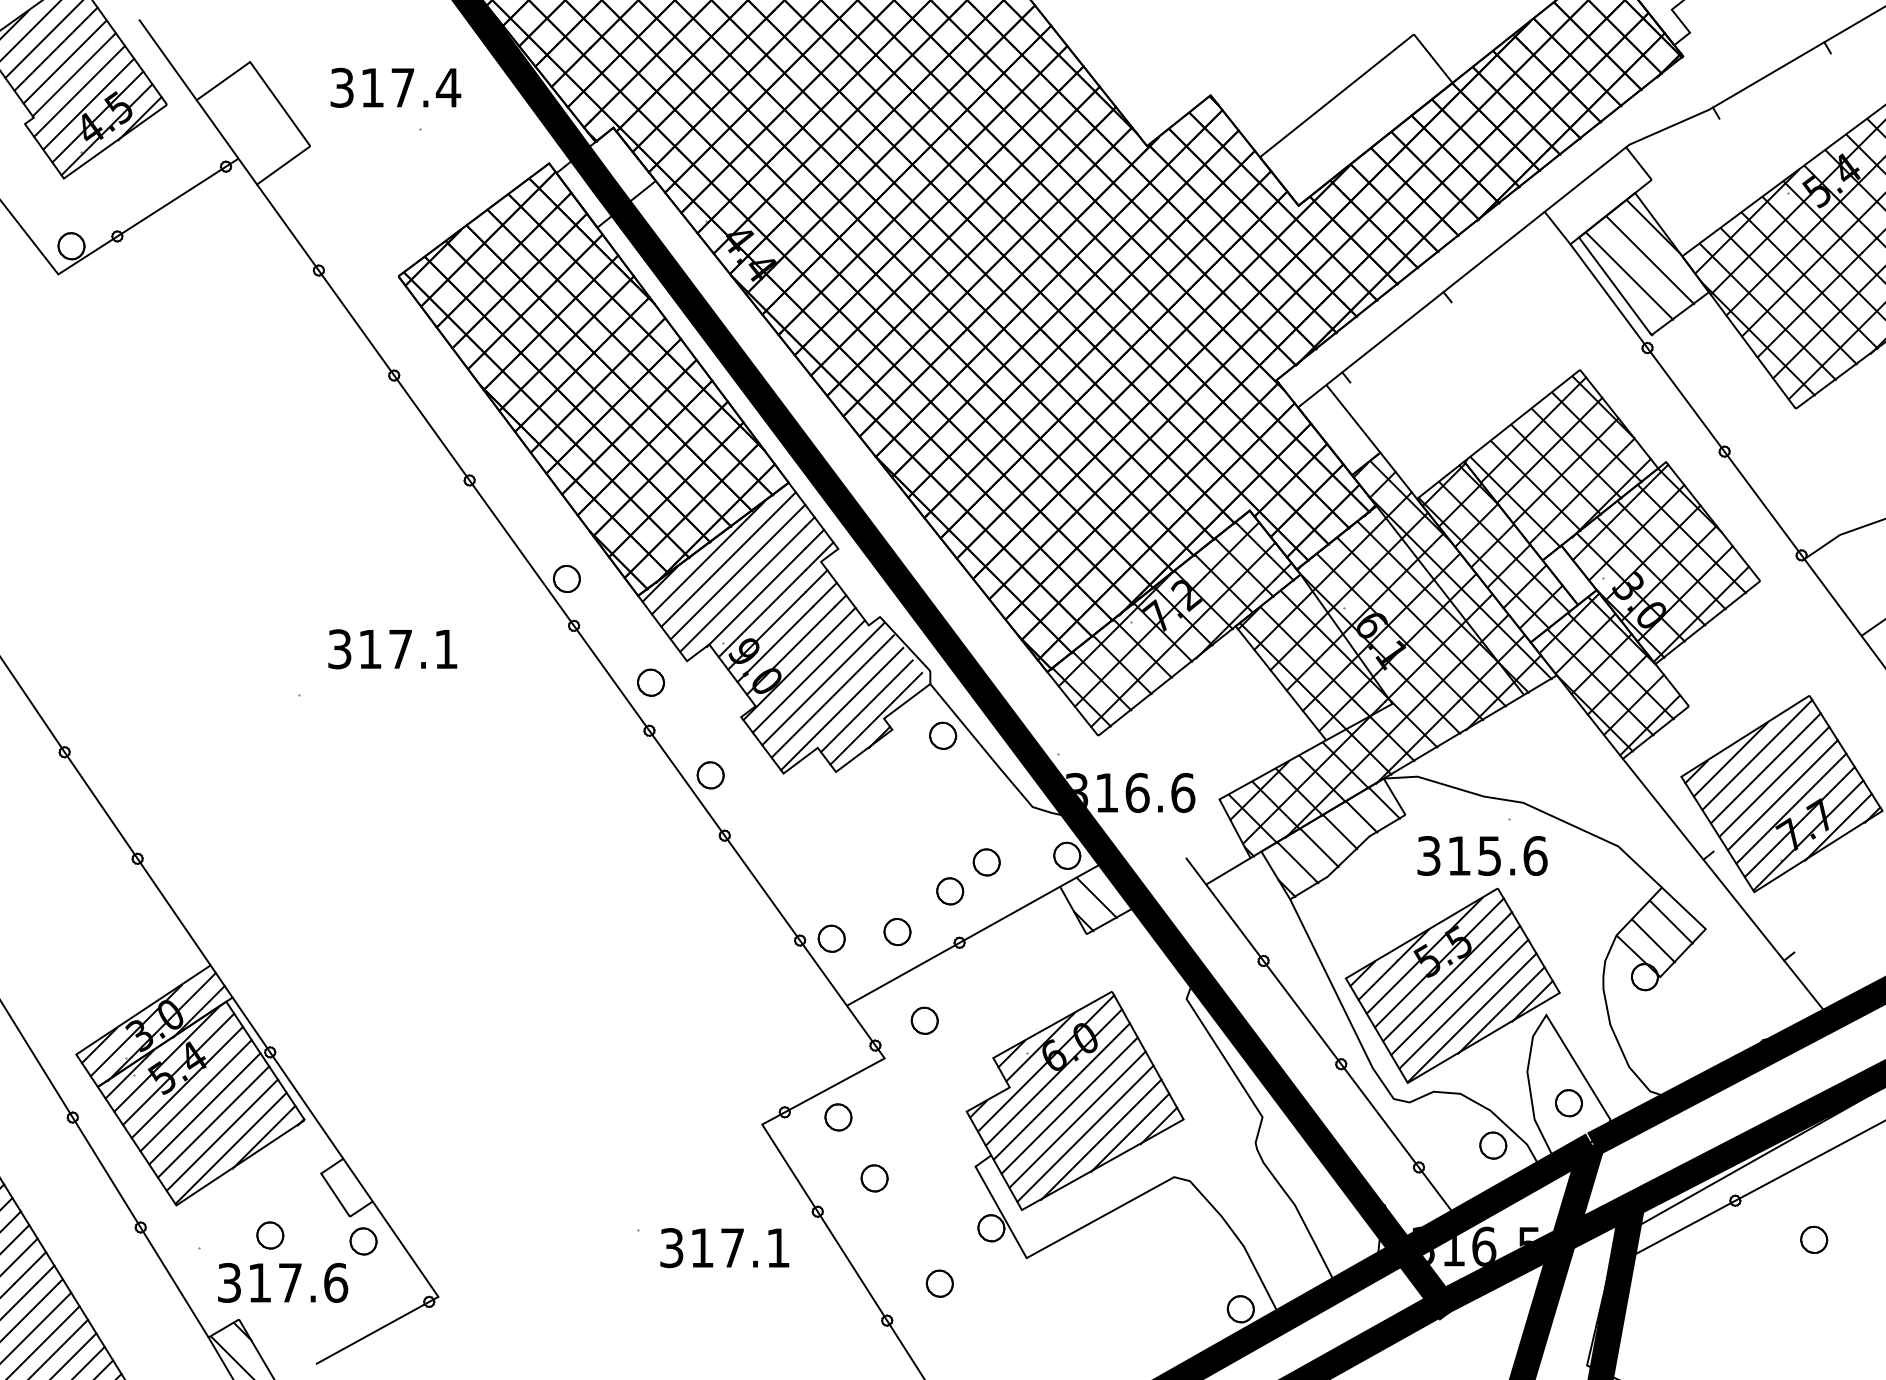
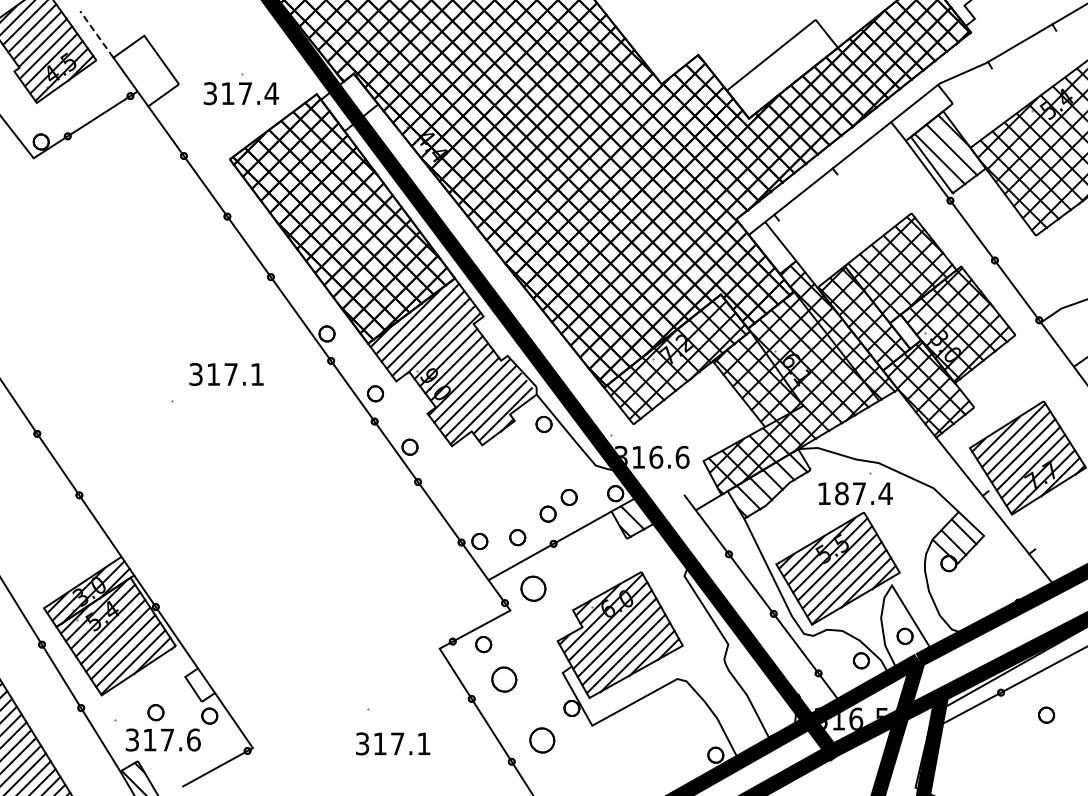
line: (167, 59) -> (96, 34), solid -> dashed
text: (394, 87) -> (240, 93), moved
text: (1481, 855) -> (854, 493), 315.6 -> 187.4
part: (924, 1020) -> (533, 588), size x1.6
part: (874, 1177) -> (504, 679), size x1.6
text: (725, 1247) -> (393, 743), moved
part: (938, 1283) -> (541, 740), size x1.6

